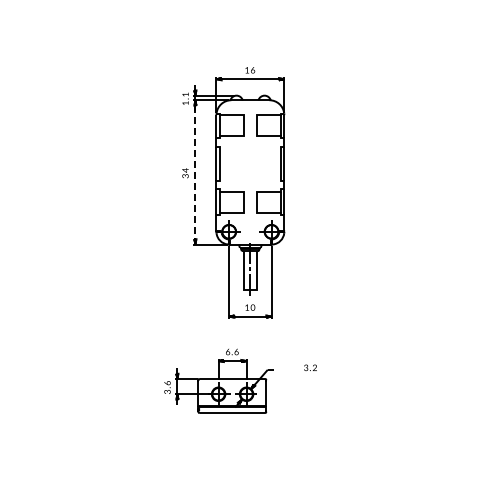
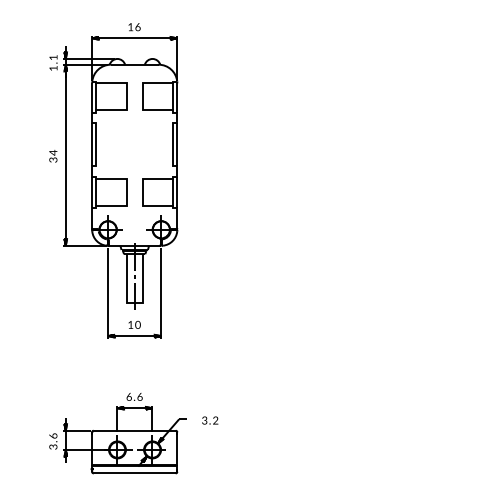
line: (195, 172) -> (65, 155), dashed -> solid
text: (310, 367) -> (210, 420), moved
part: (218, 380) -> (117, 432), moved

